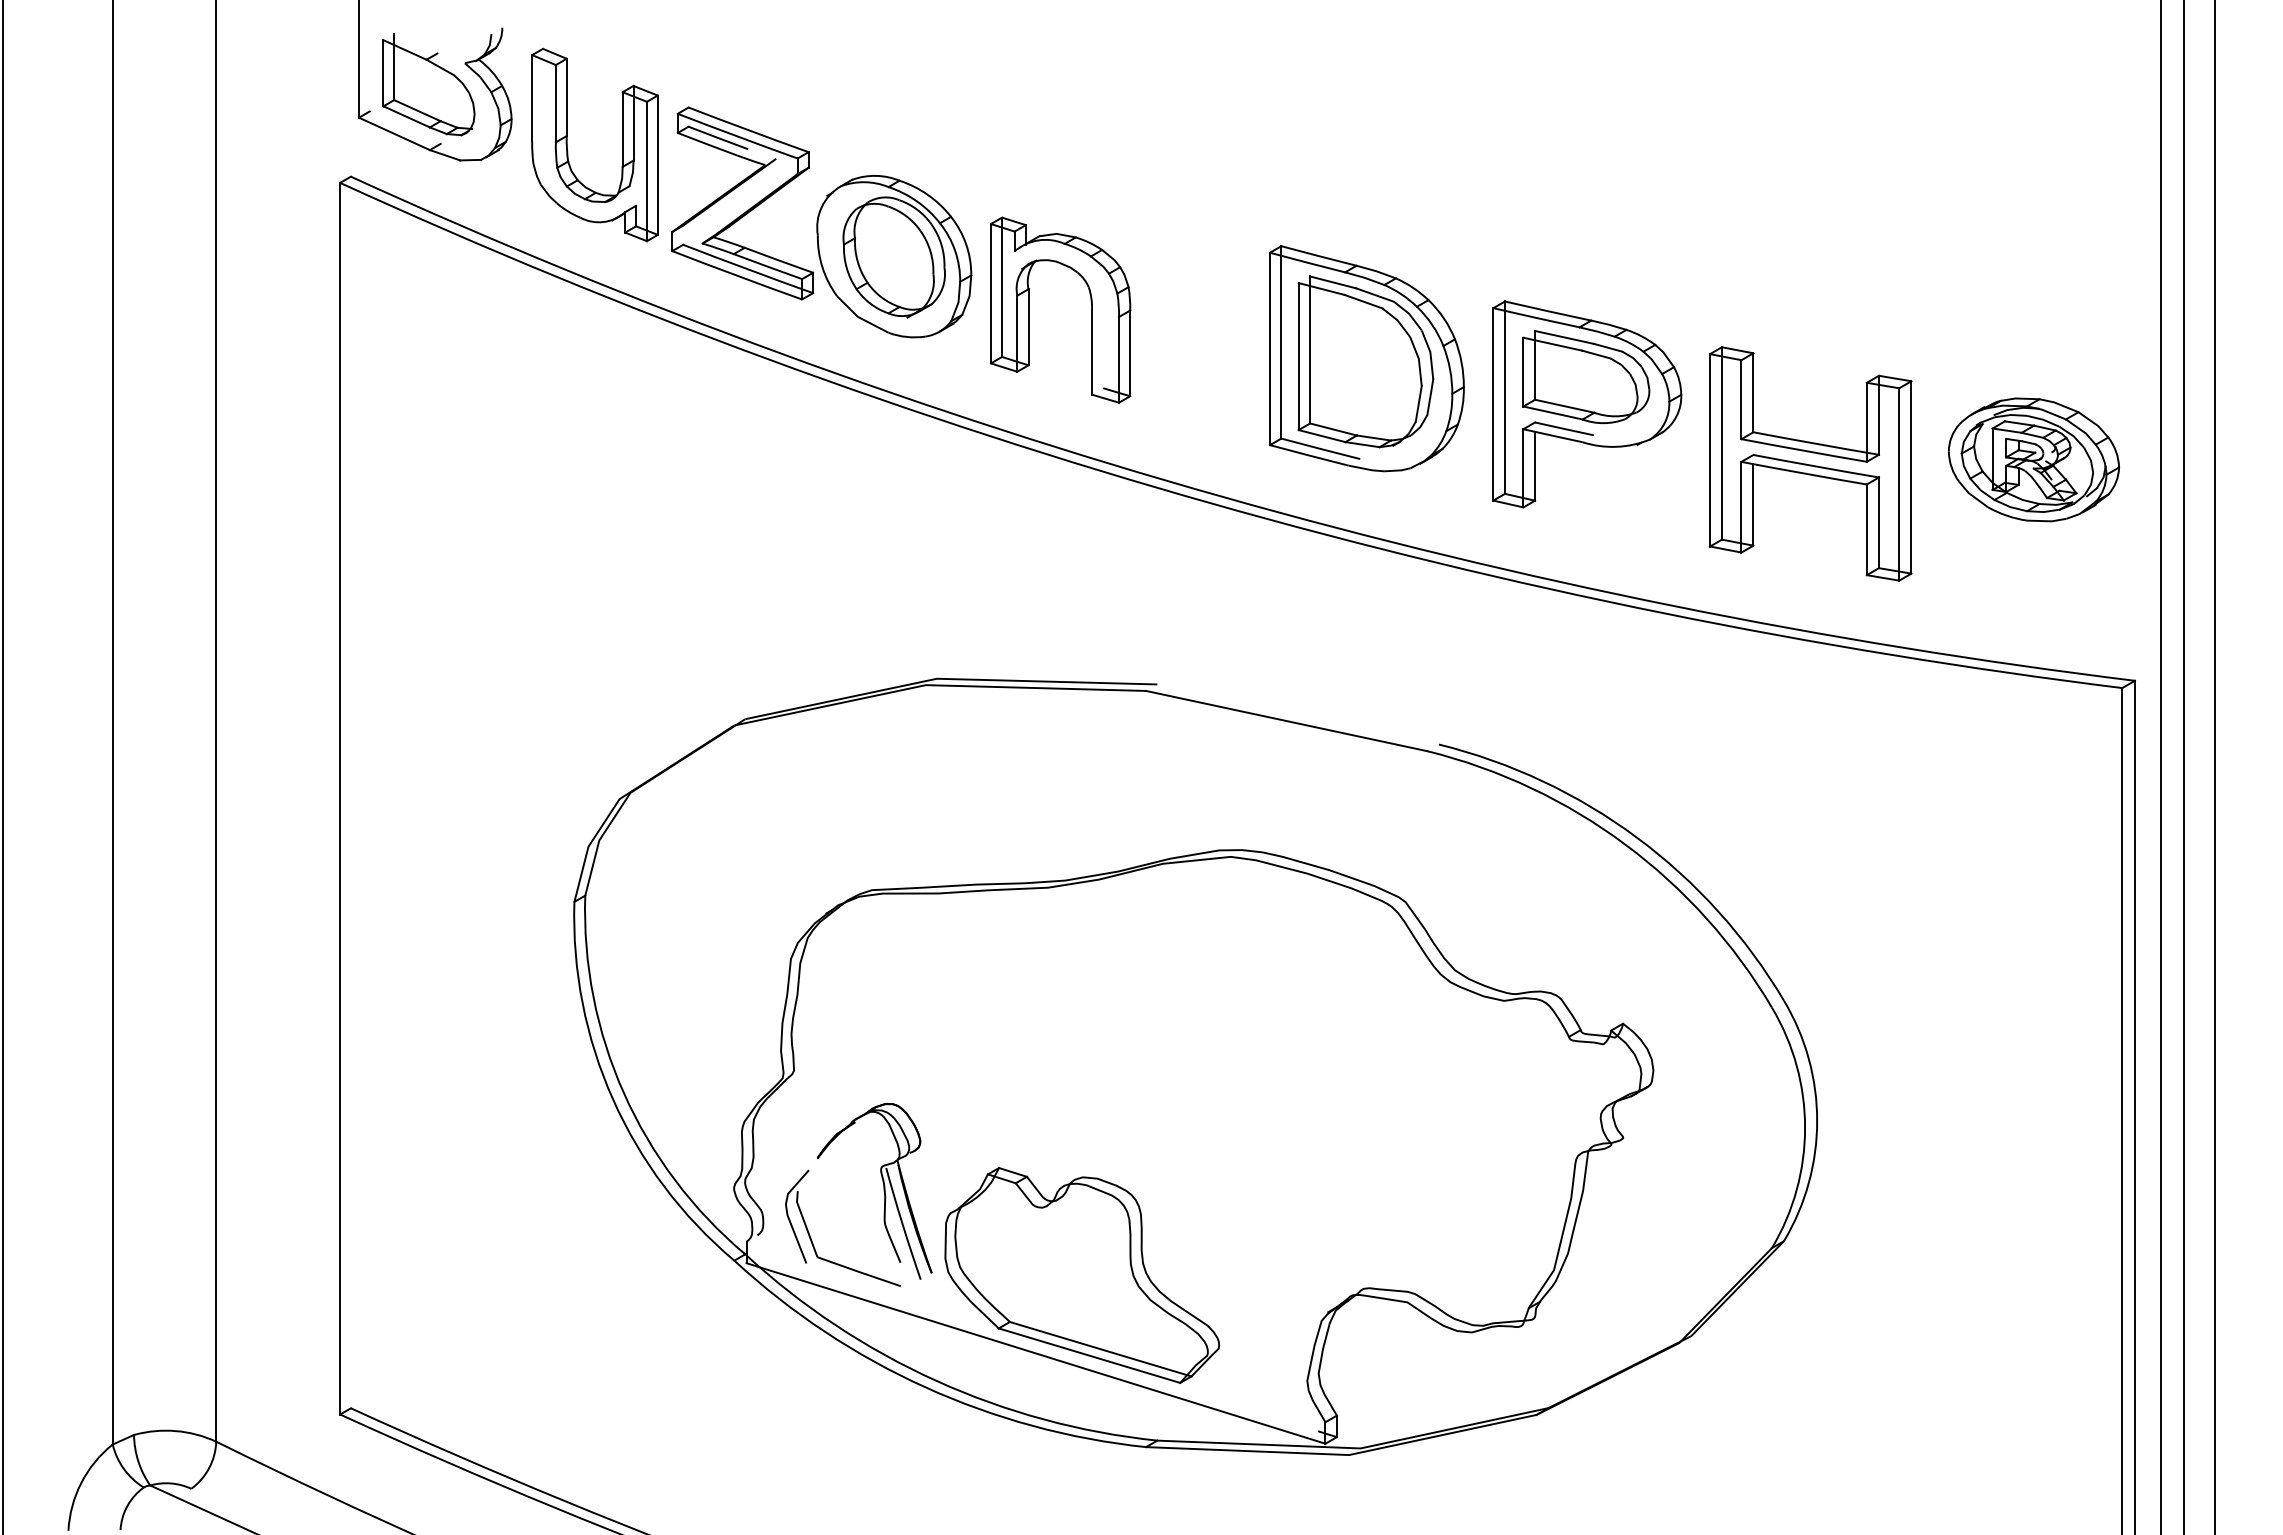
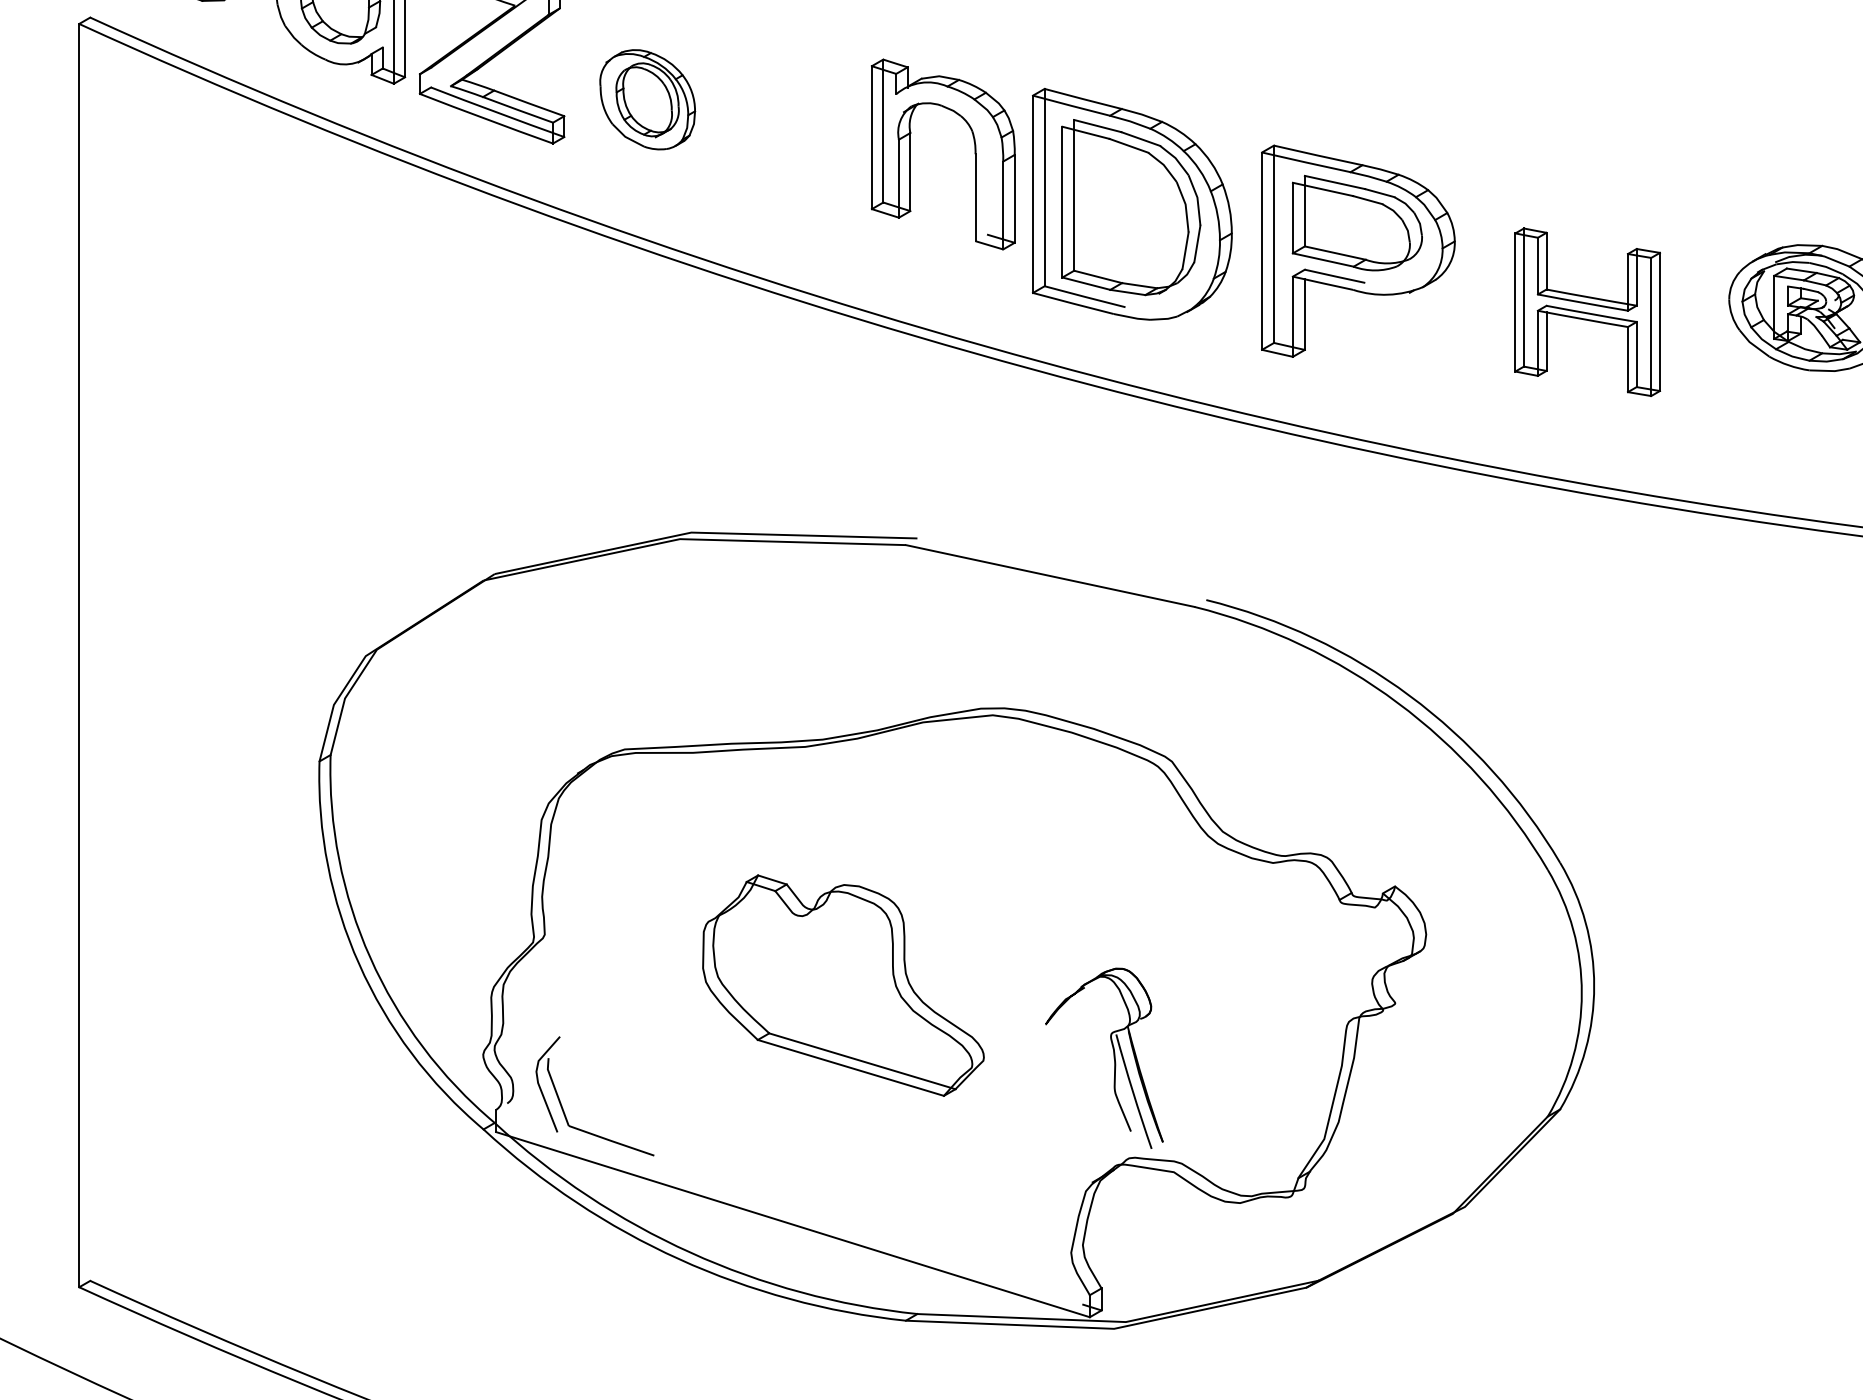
part: (894, 256) -> (647, 99), size x0.6
part: (1029, 309) -> (911, 153), moved
part: (1810, 463) -> (1587, 311), size x0.7
part: (883, 1191) -> (1113, 1058), moved
part: (1082, 1275) -> (843, 985), moved

